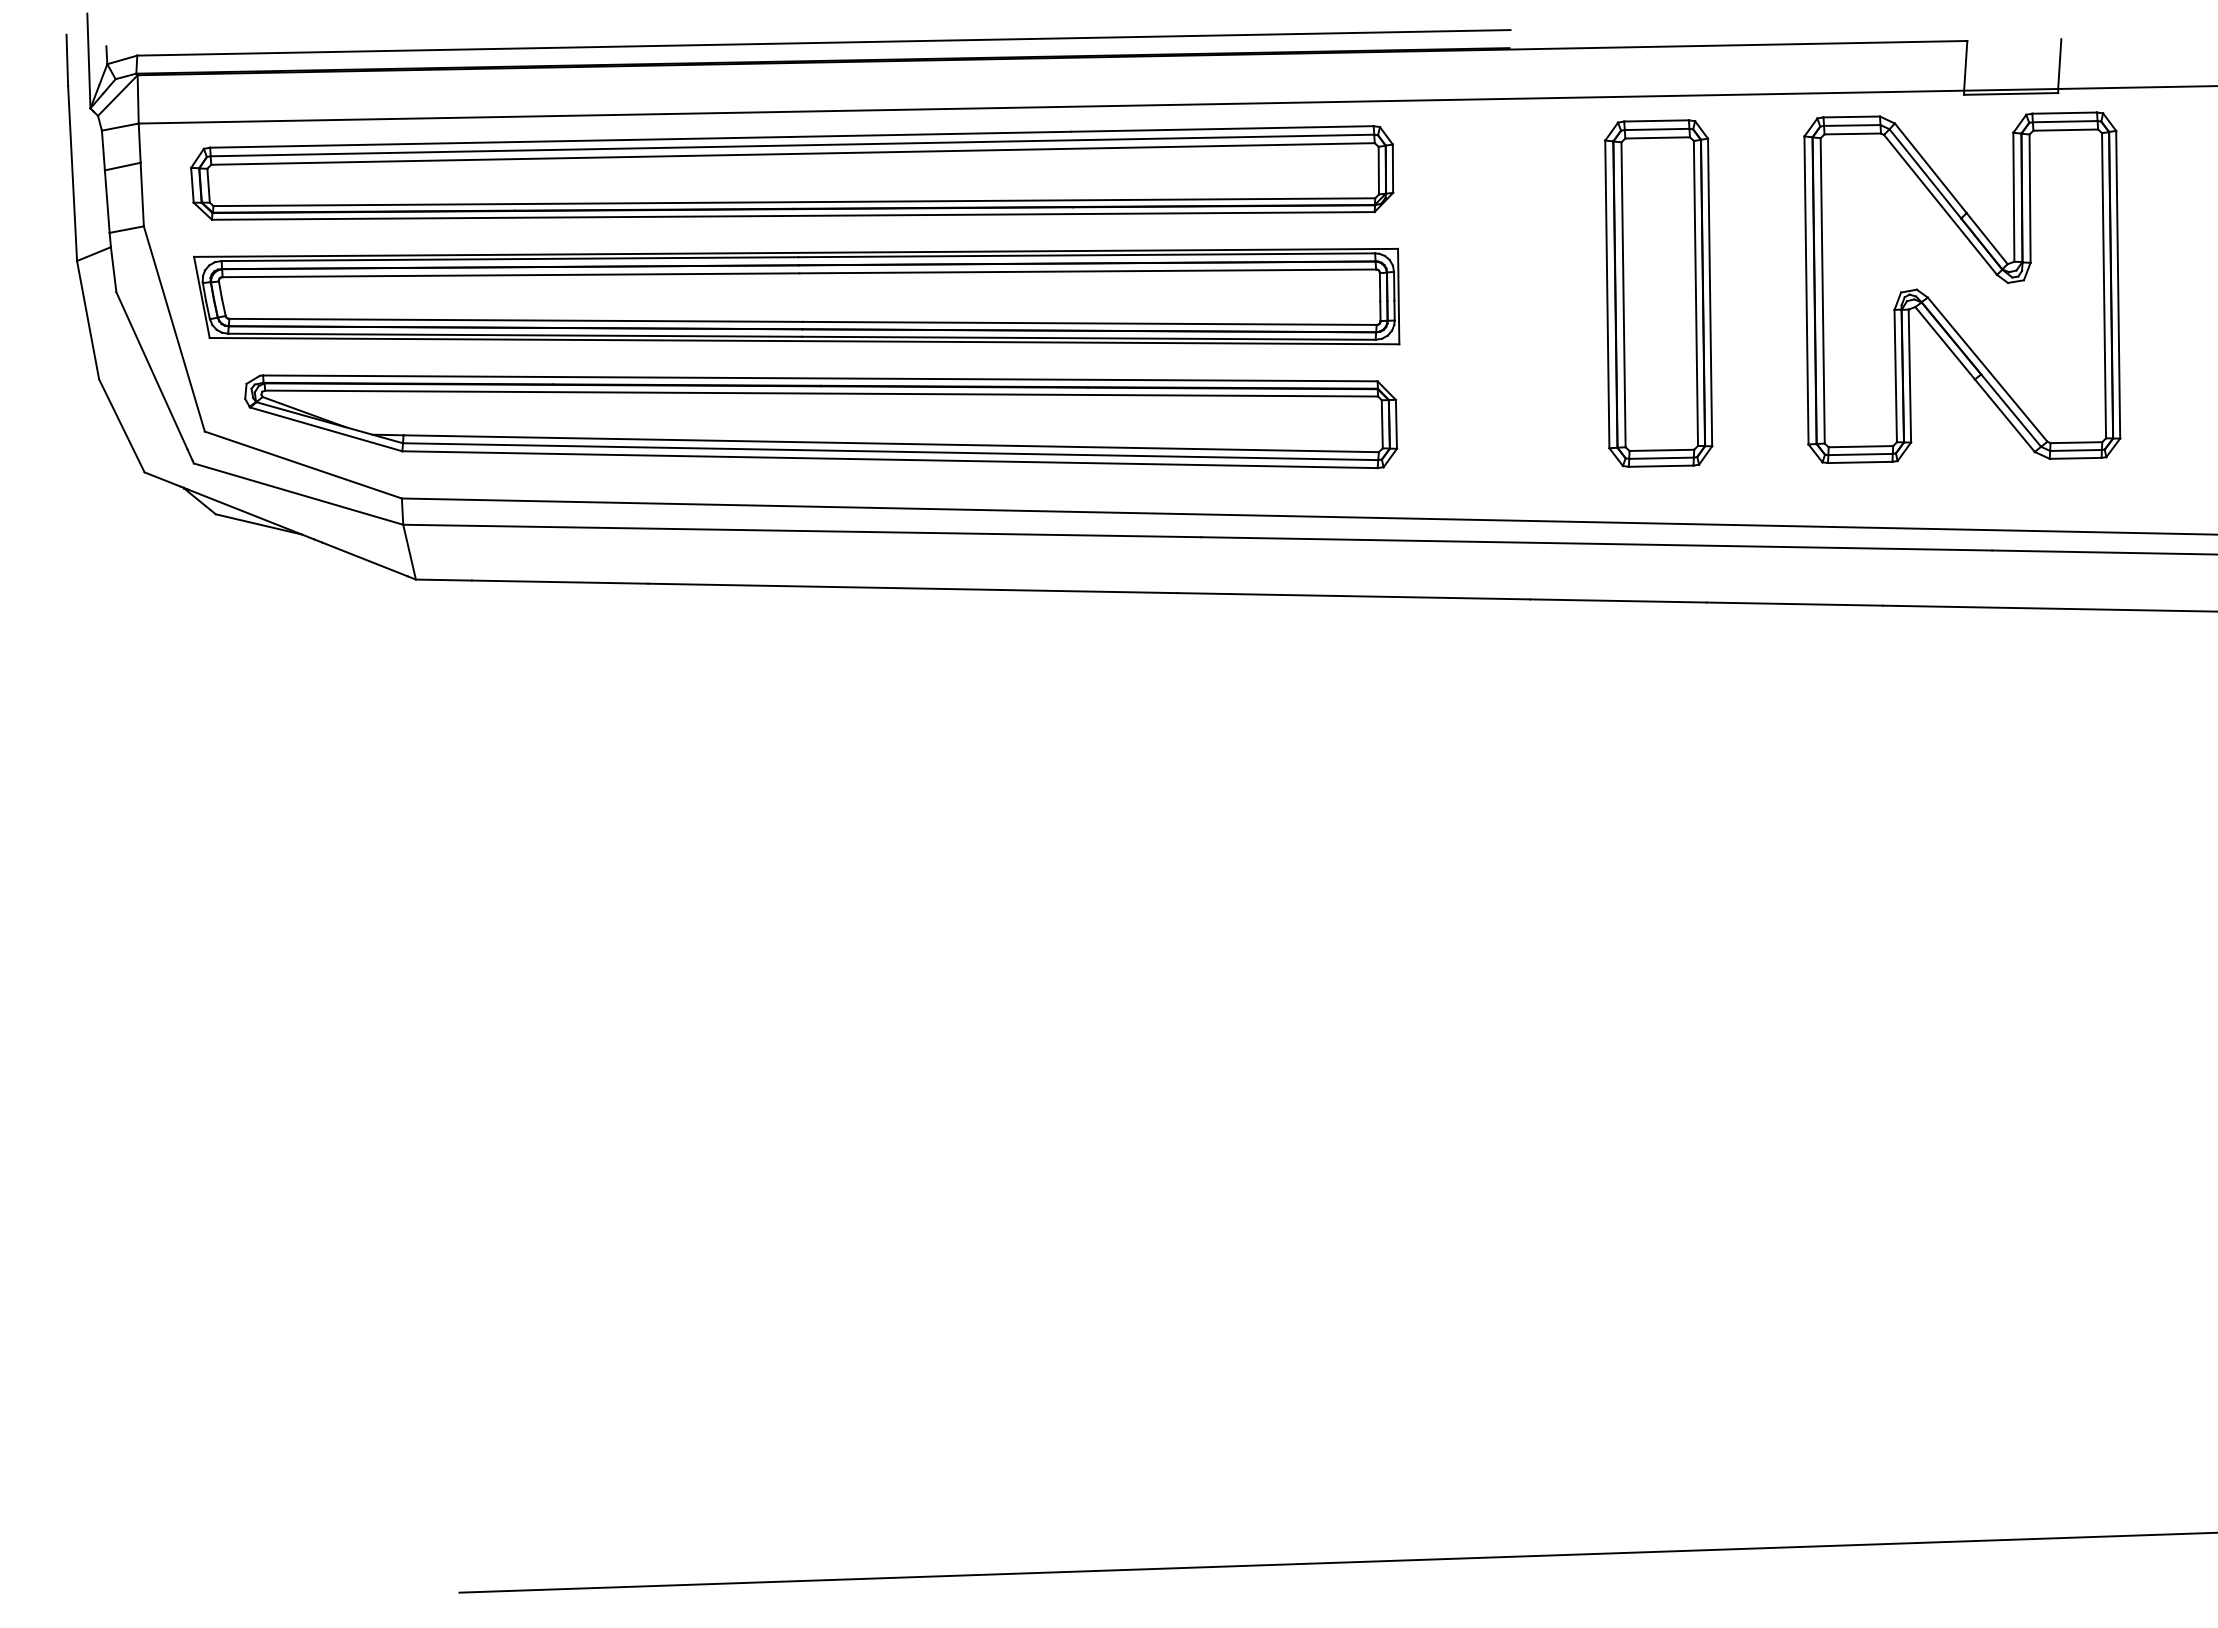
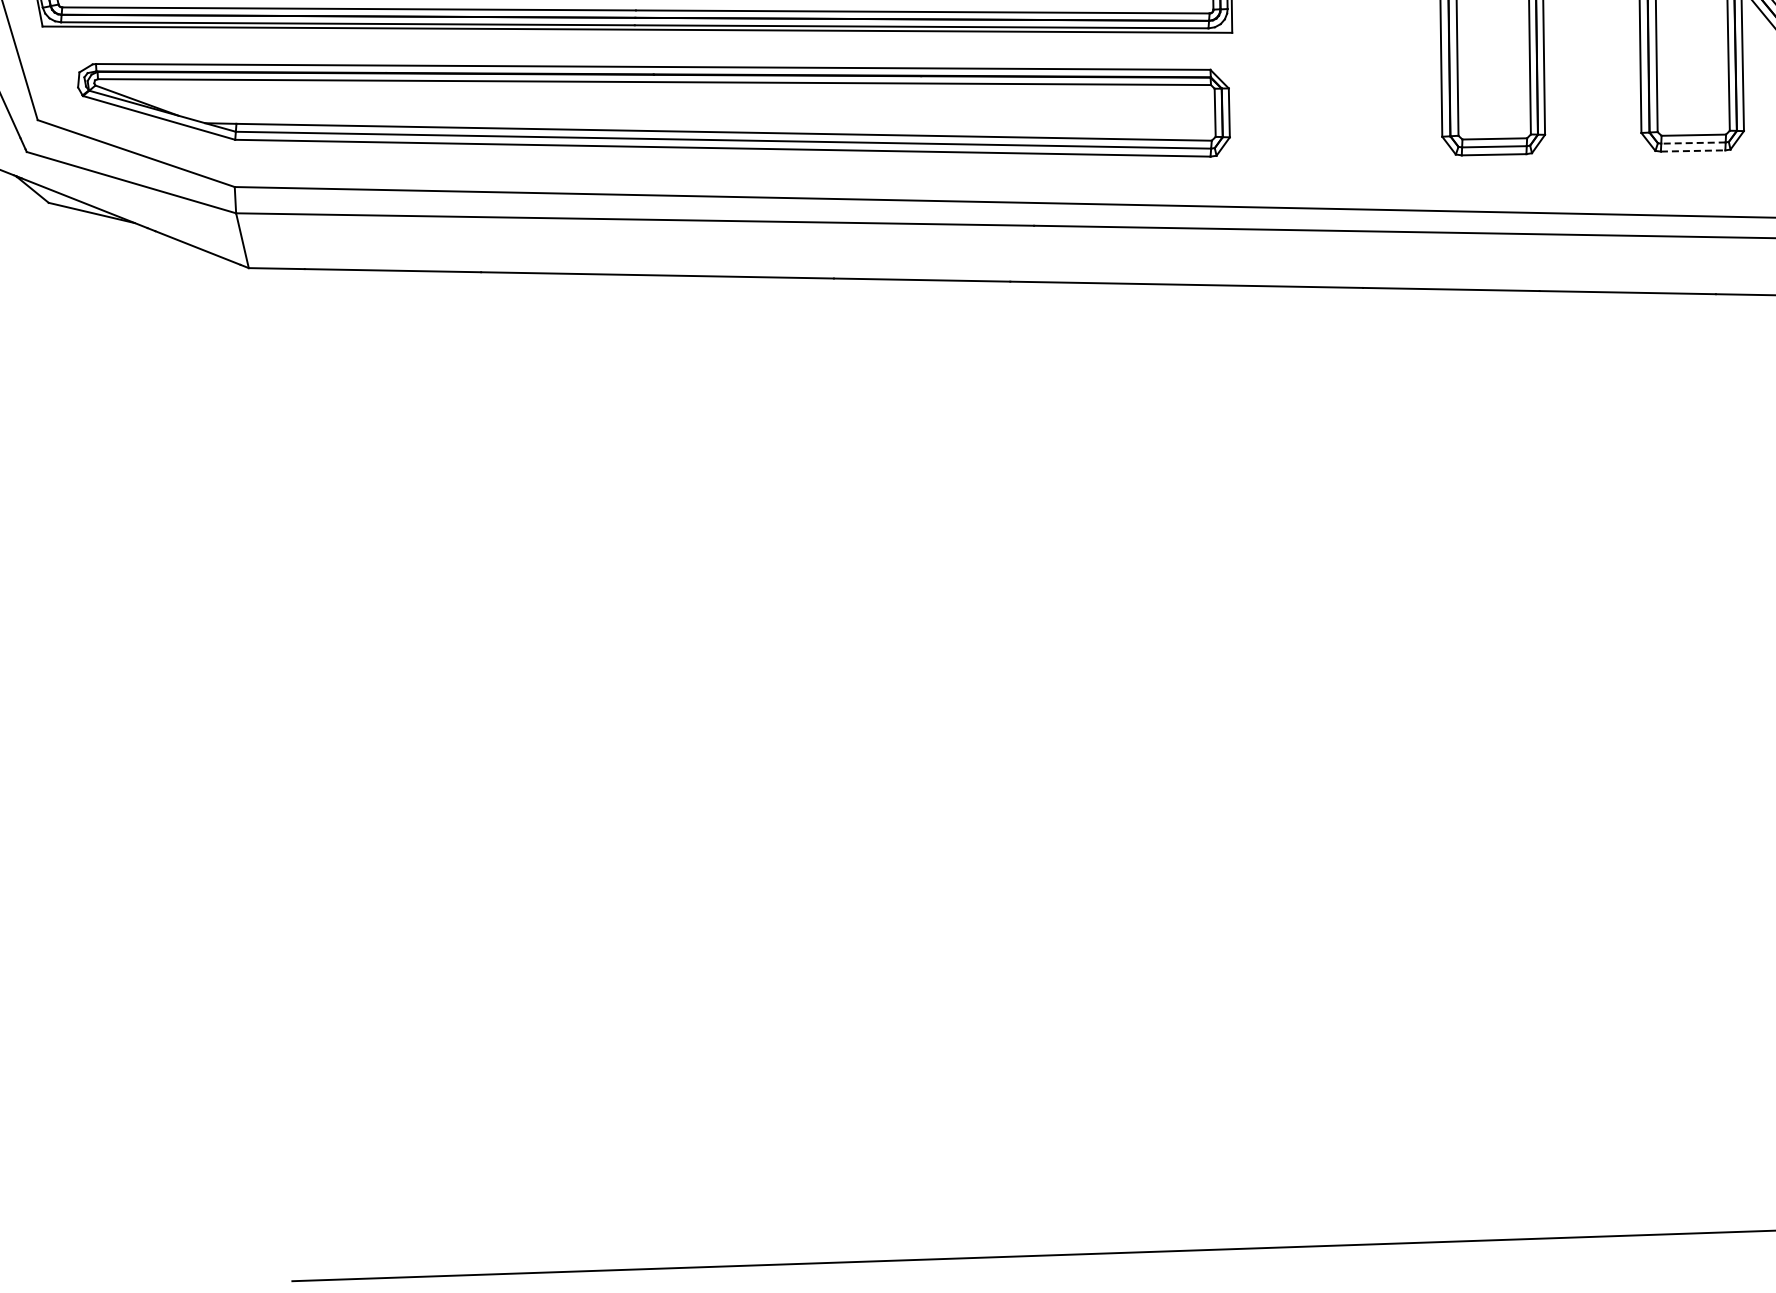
line: (1860, 454) -> (1693, 143), solid -> dashed
line: (1860, 462) -> (1693, 151), solid -> dashed

